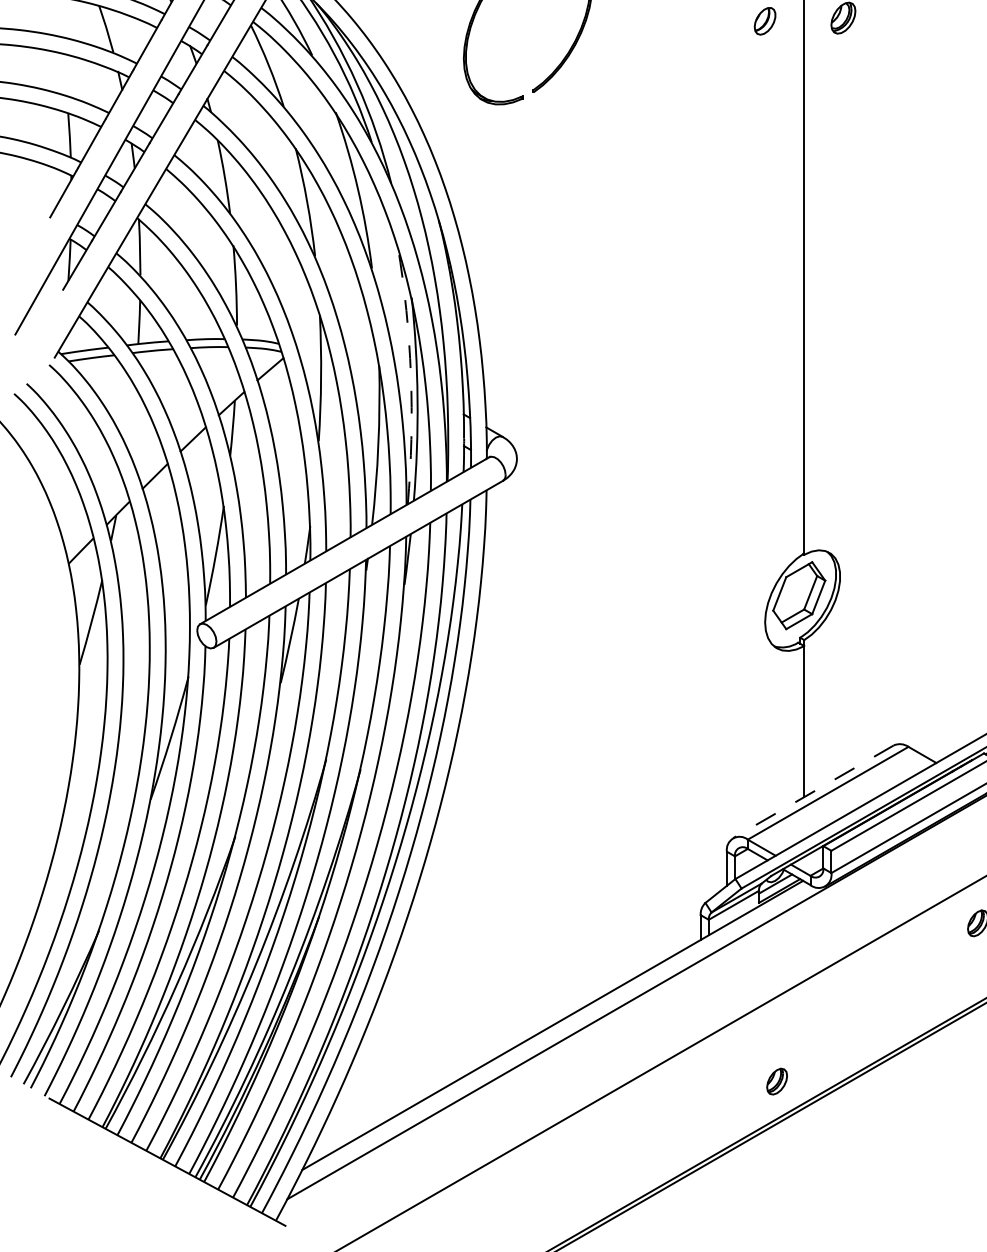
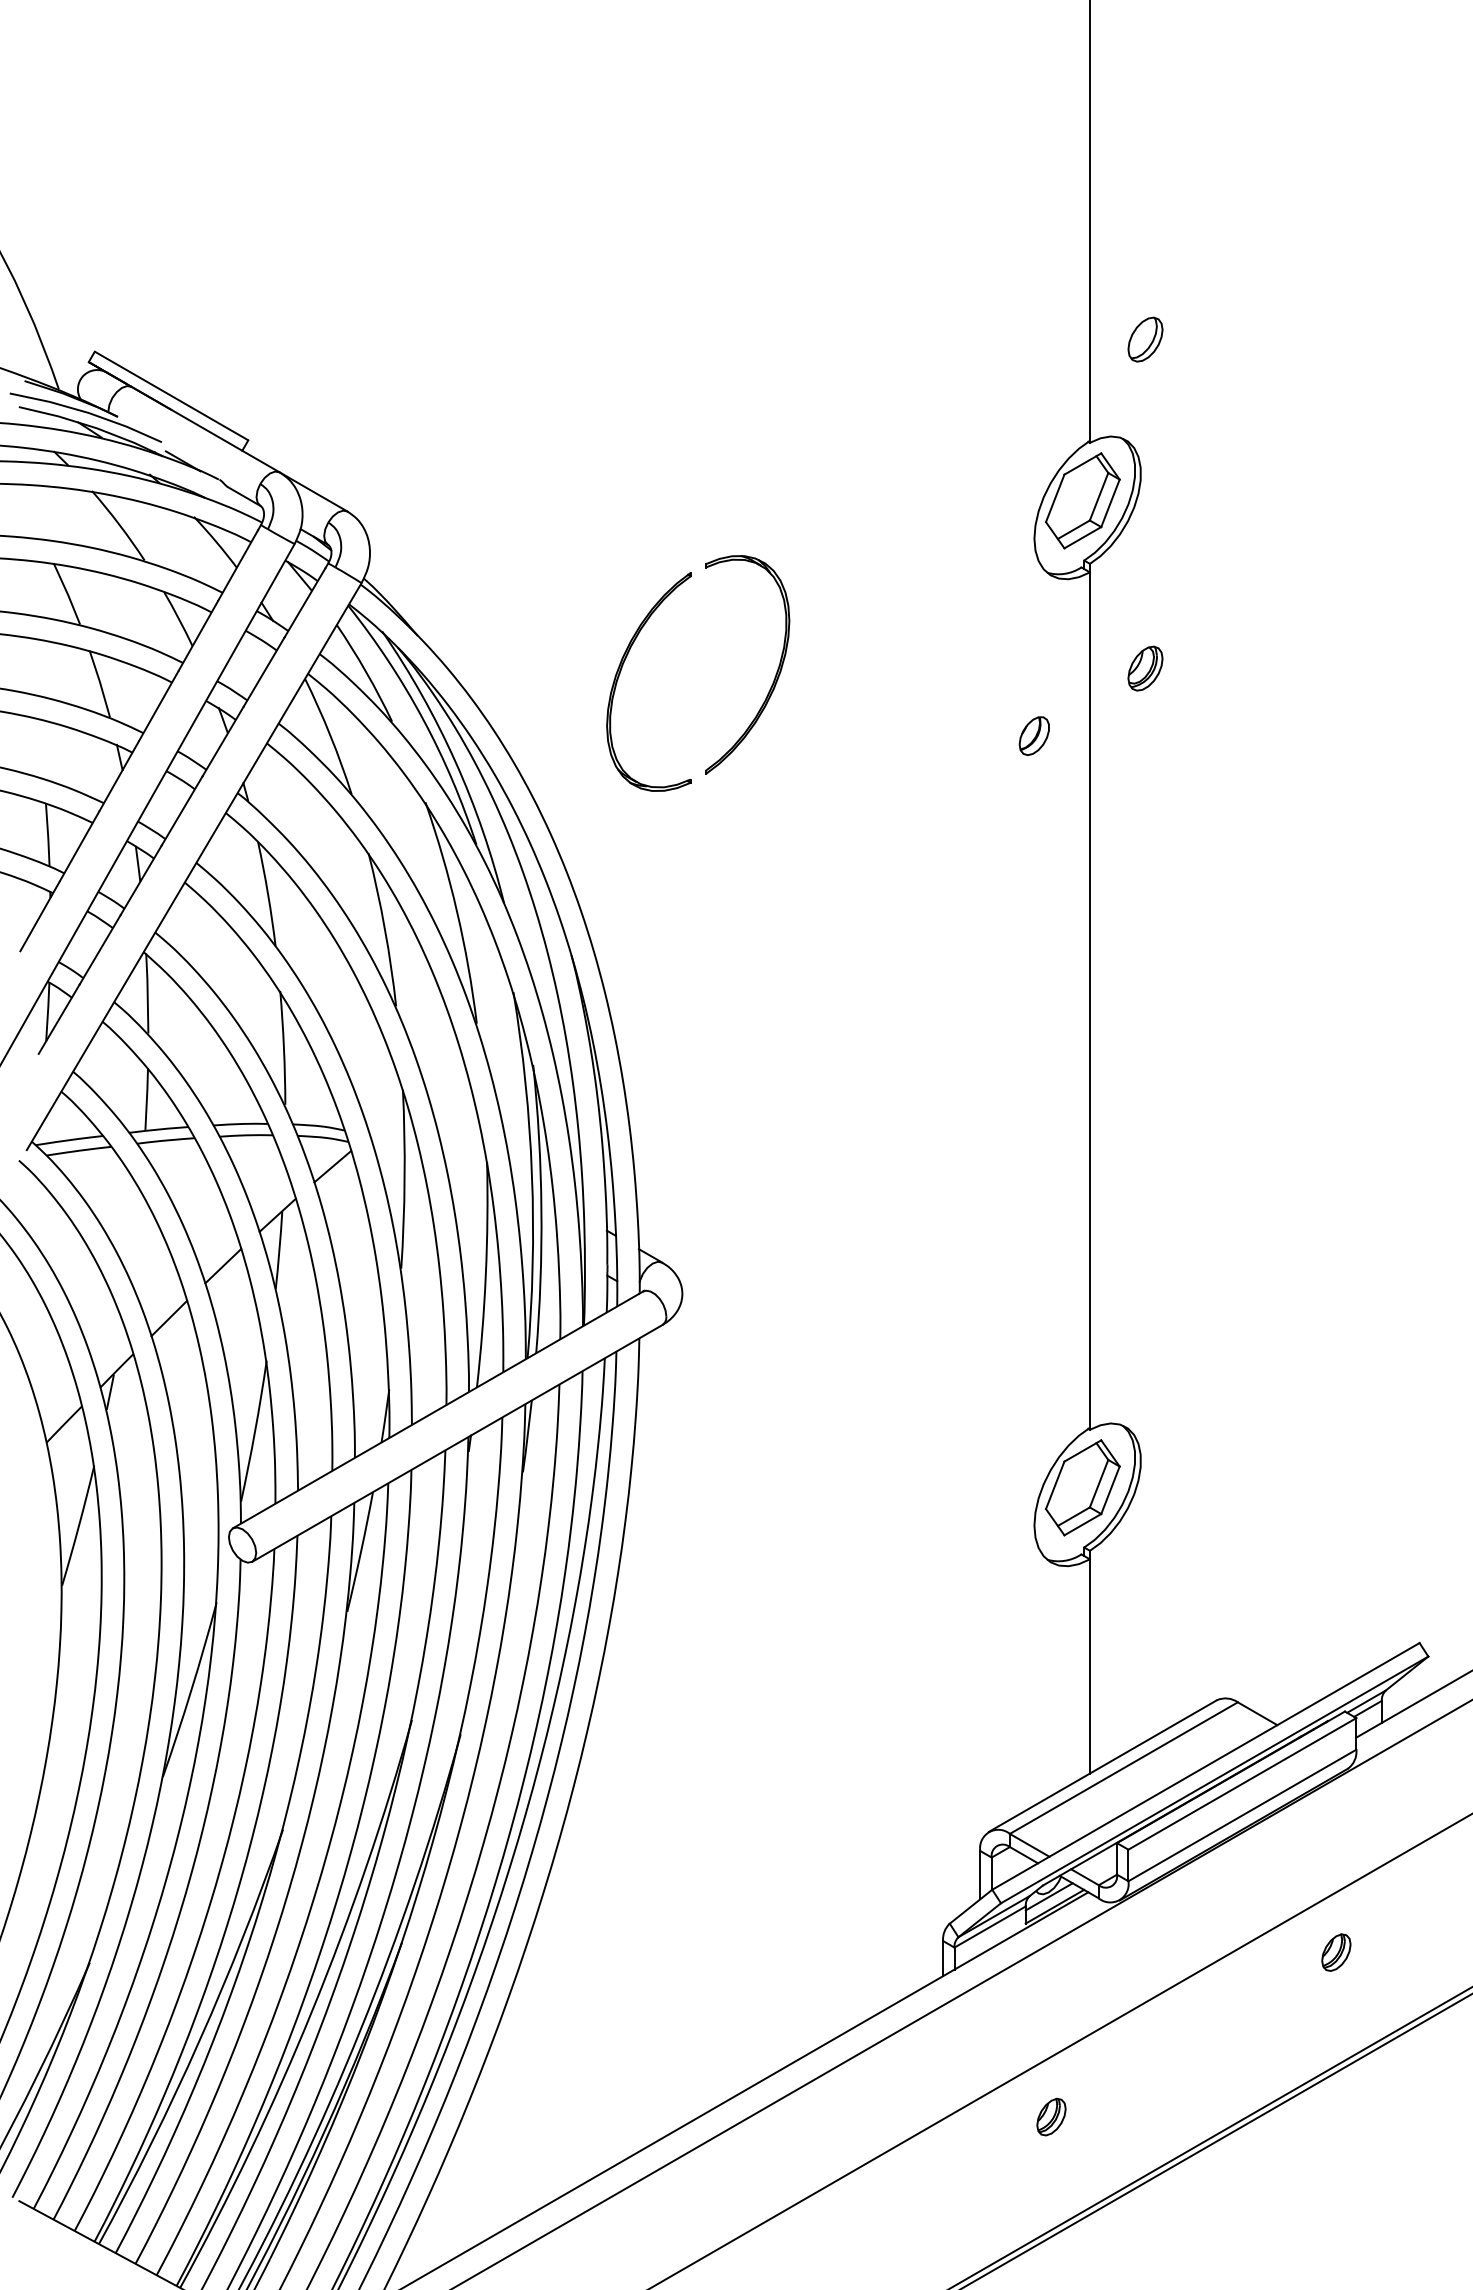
part: (764, 20) -> (1033, 735), moved
arc: (410, 374) -> (531, 1174), dashed -> solid
line: (813, 792) -> (1102, 1766), dashed -> solid
part: (777, 1081) -> (1051, 2116), moved

